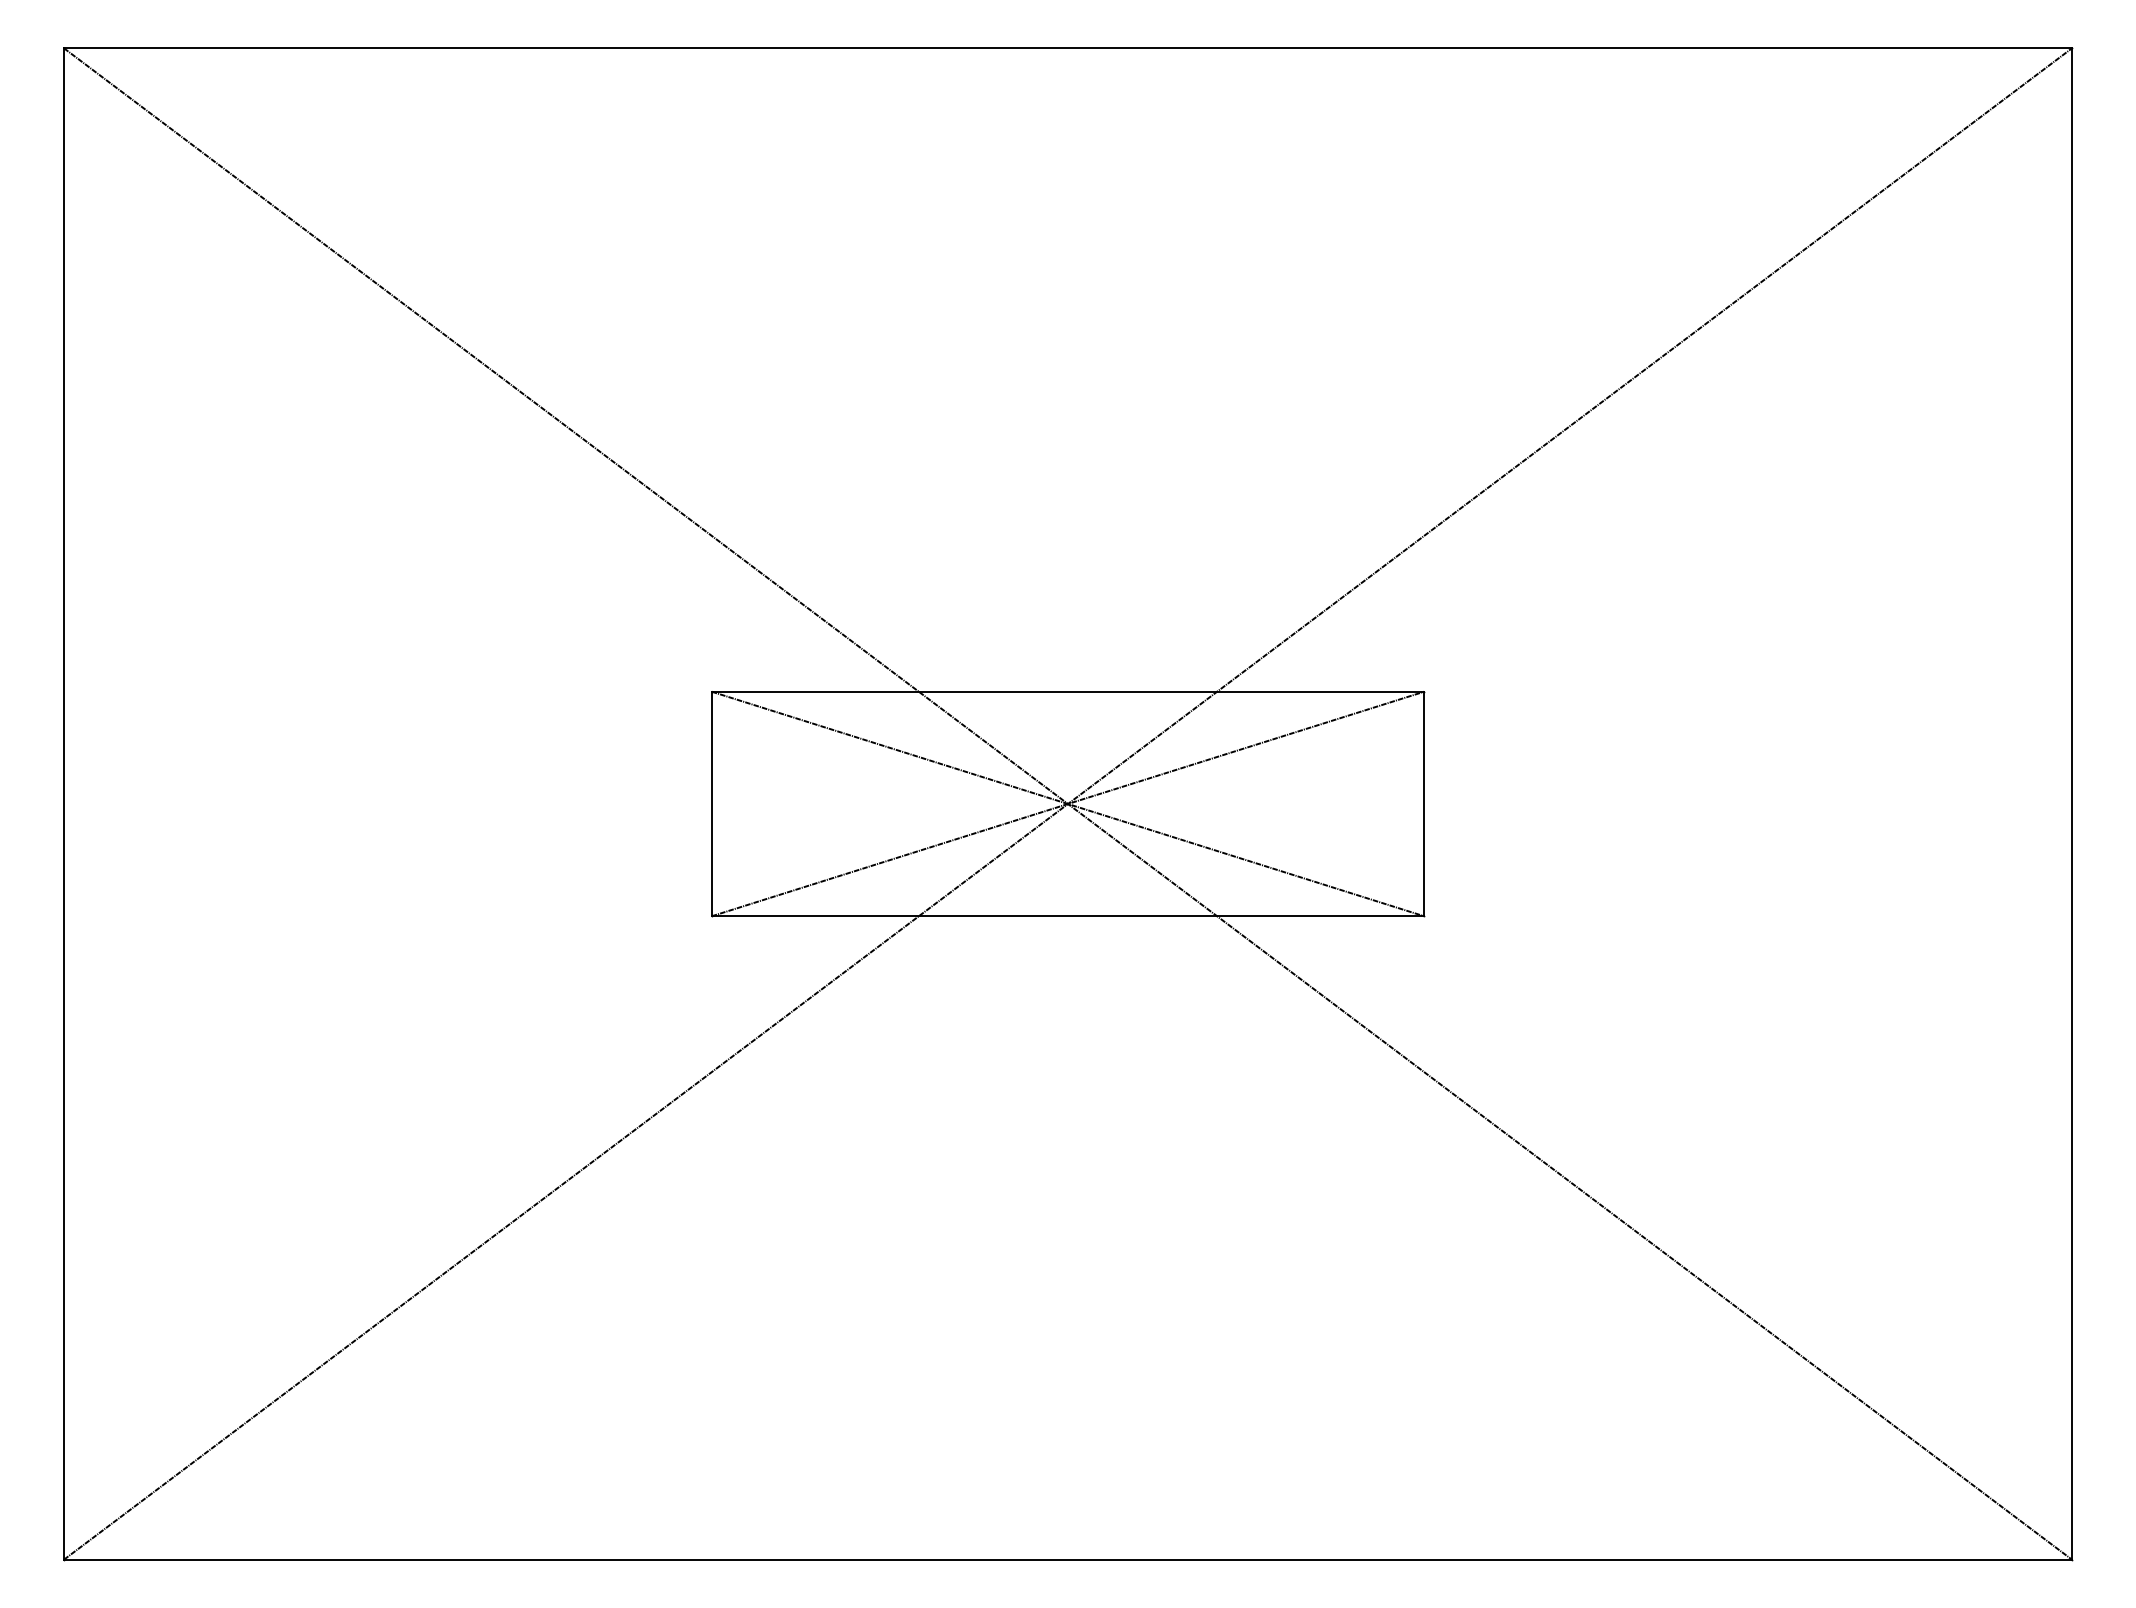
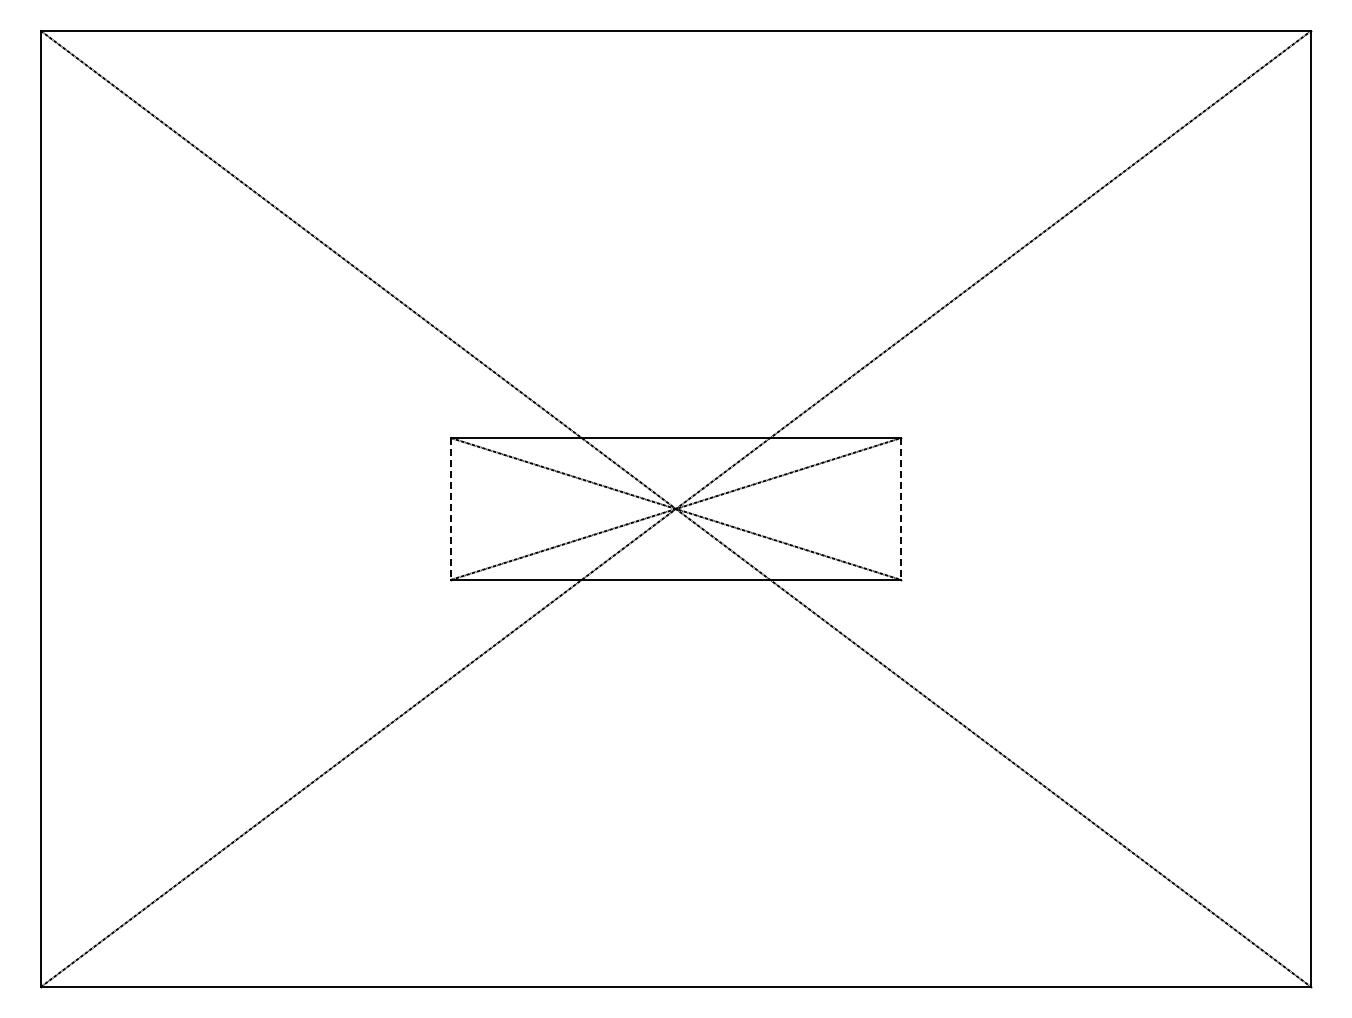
line: (711, 804) -> (450, 509), solid -> dashed
line: (1424, 804) -> (901, 509), solid -> dashed

